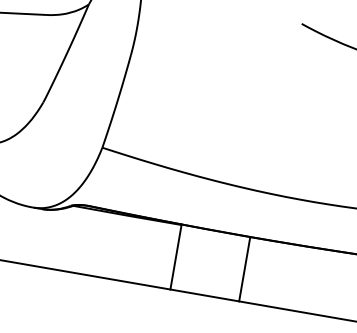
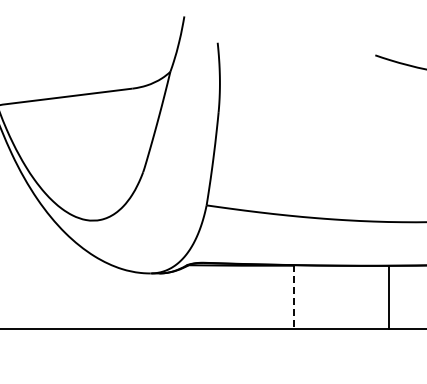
line: (176, 256) -> (294, 296), solid -> dashed
line: (244, 268) -> (389, 296), moved

